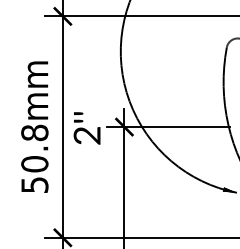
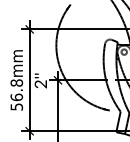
text: (34, 162) -> (16, 96), 50.8mm -> 56.8mm

